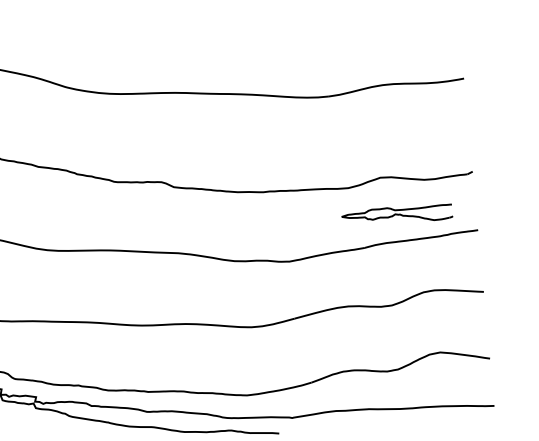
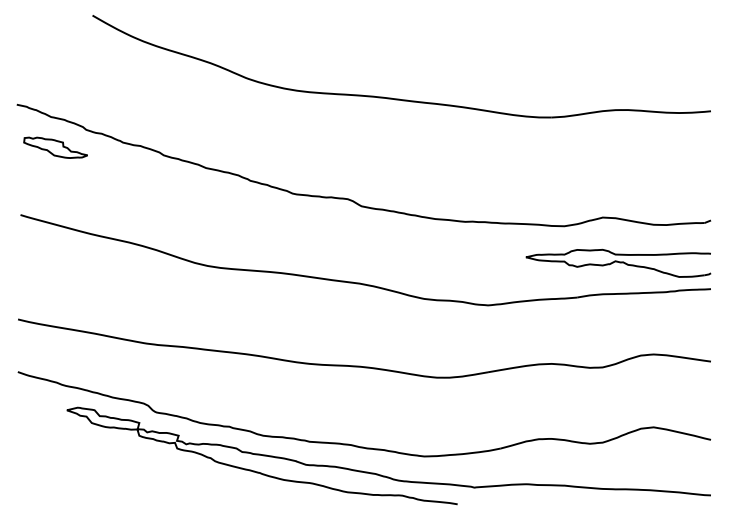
part: (397, 214) -> (618, 262), size x1.43

